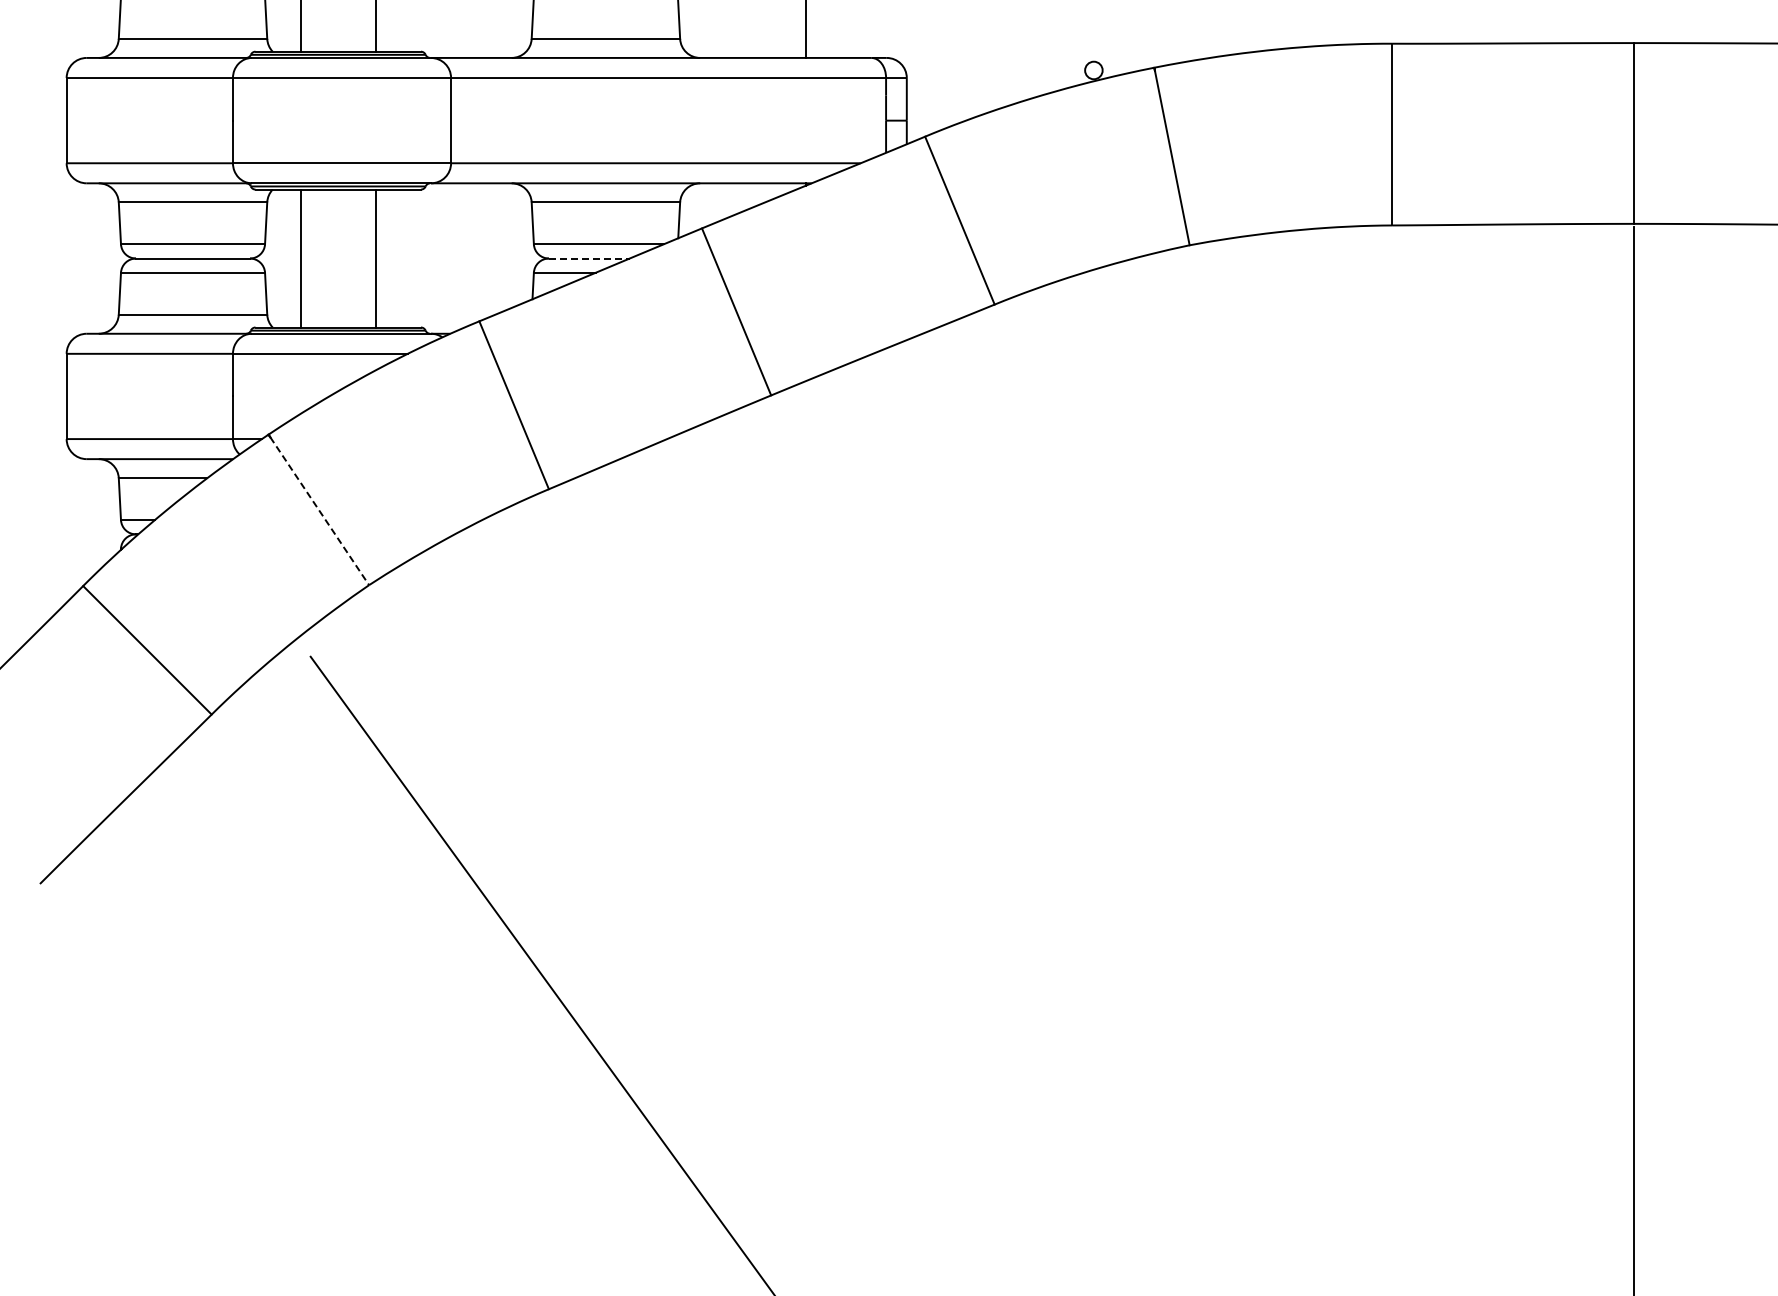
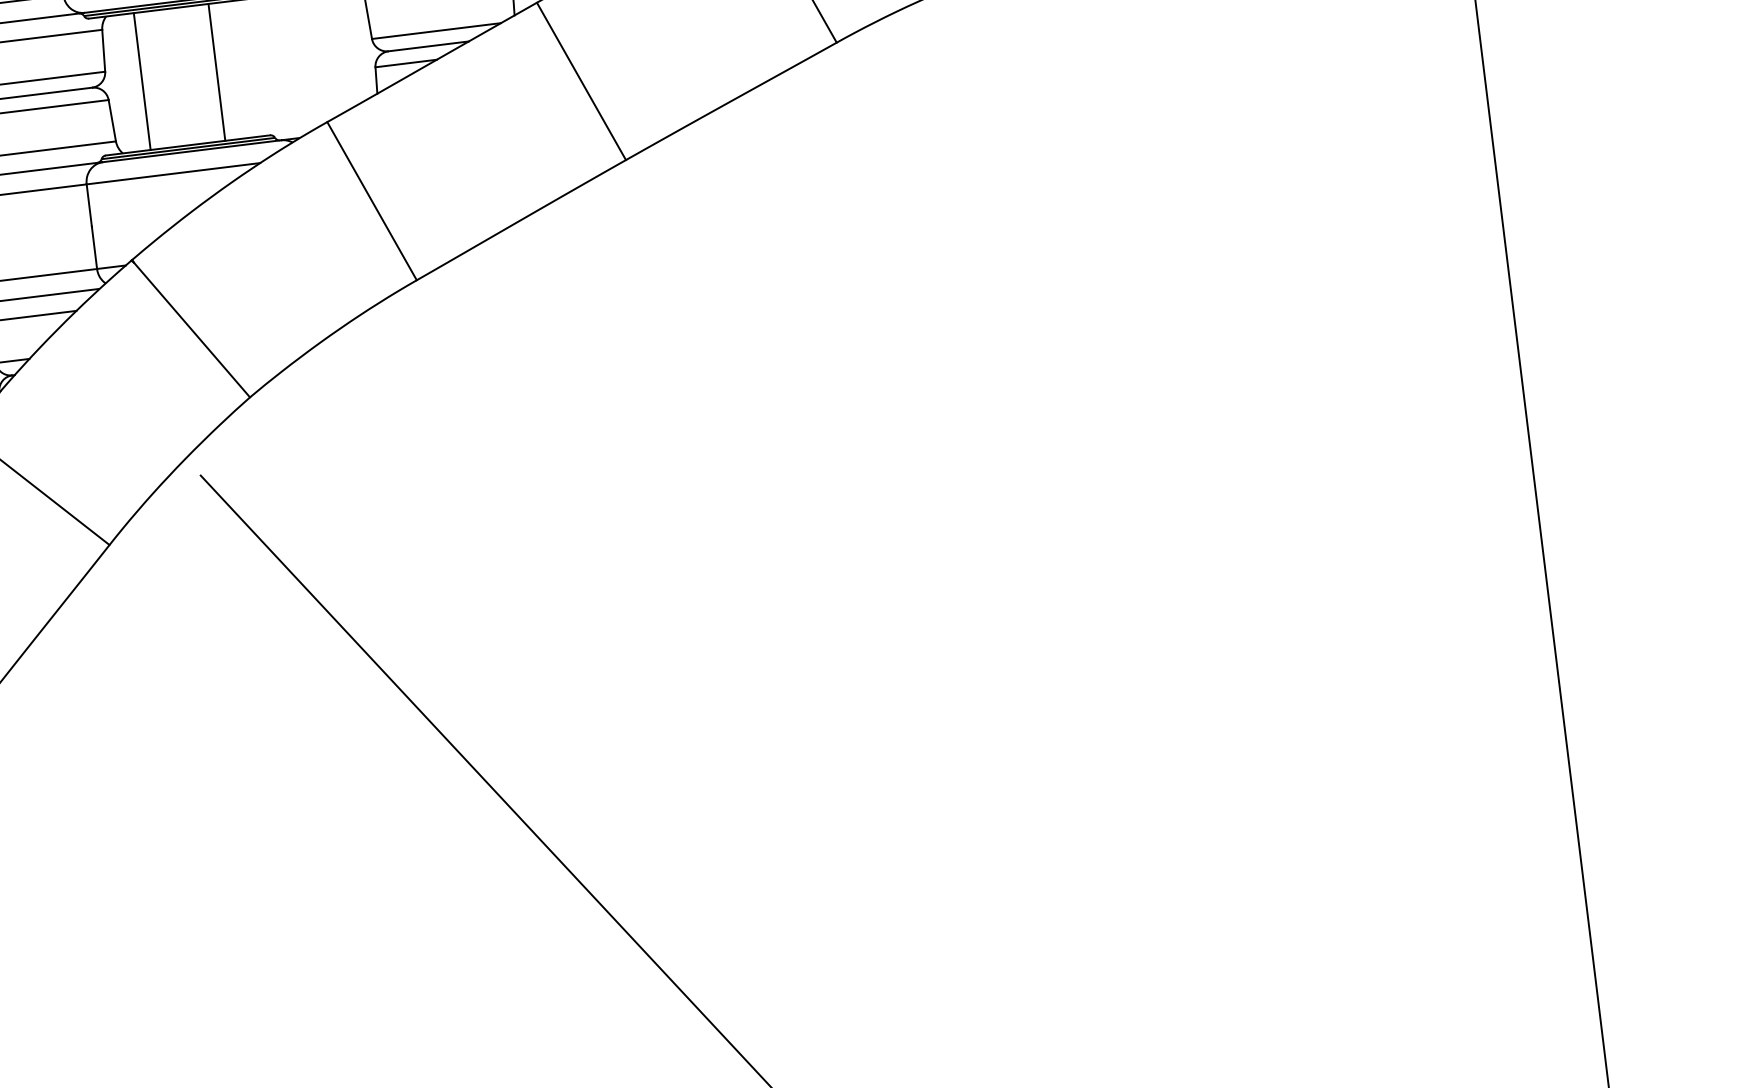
line: (589, 258) -> (428, 46), dashed -> solid
line: (319, 511) -> (191, 330), dashed -> solid

